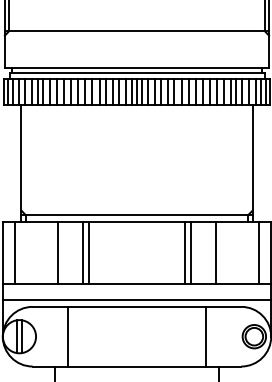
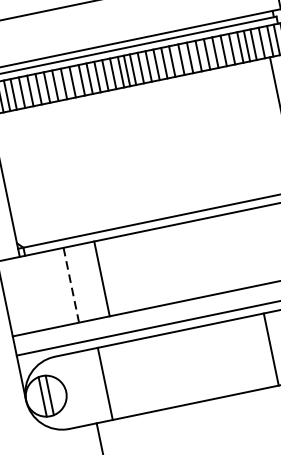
line: (15, 252) -> (20, 295), removed
line: (57, 252) -> (71, 284), solid -> dashed
line: (88, 252) -> (108, 277), removed
line: (185, 252) -> (225, 252), removed
line: (191, 252) -> (233, 251), removed
line: (216, 252) -> (263, 245), removed

